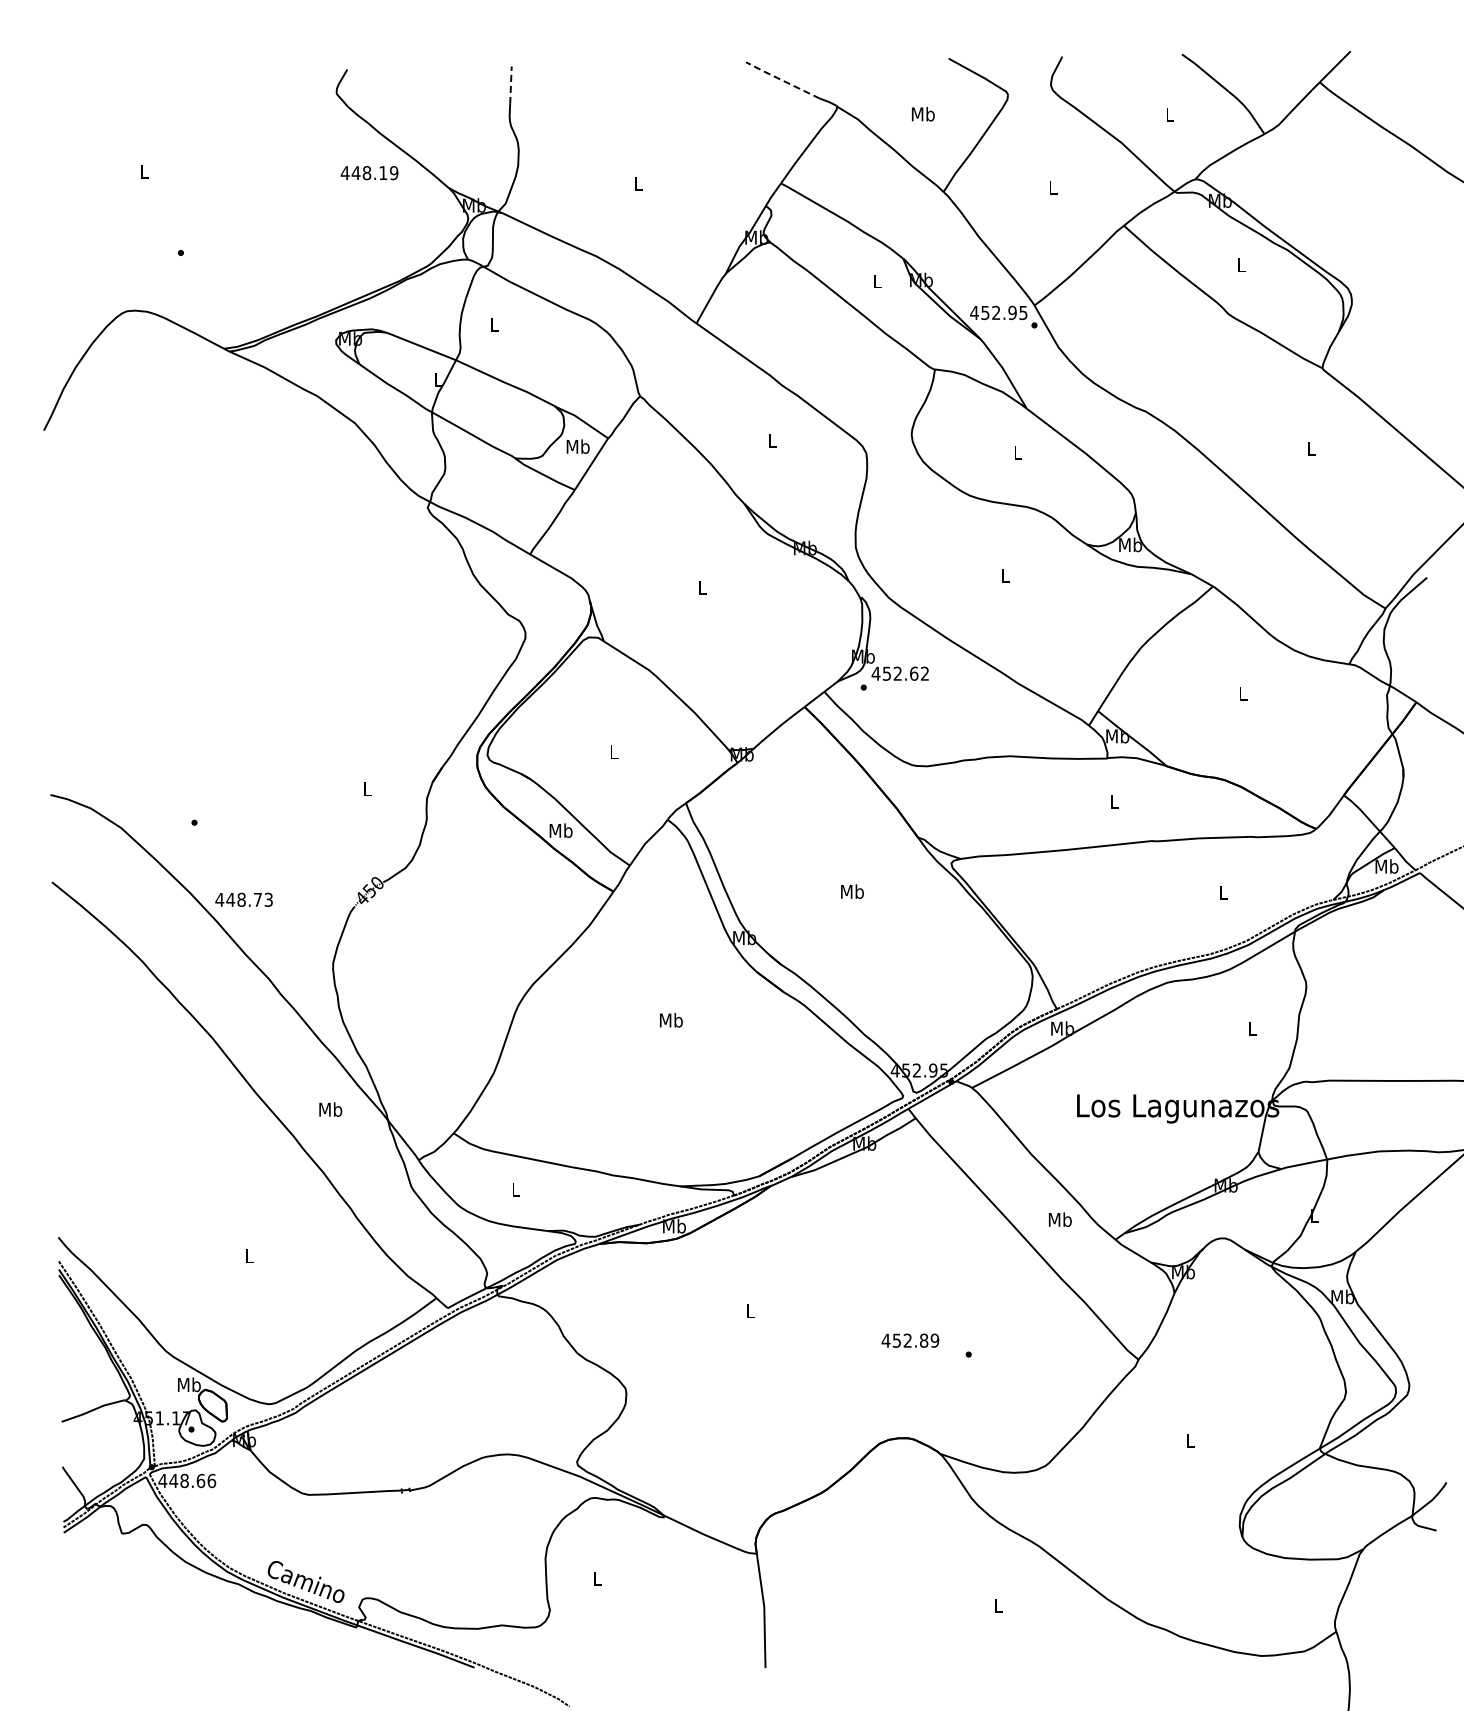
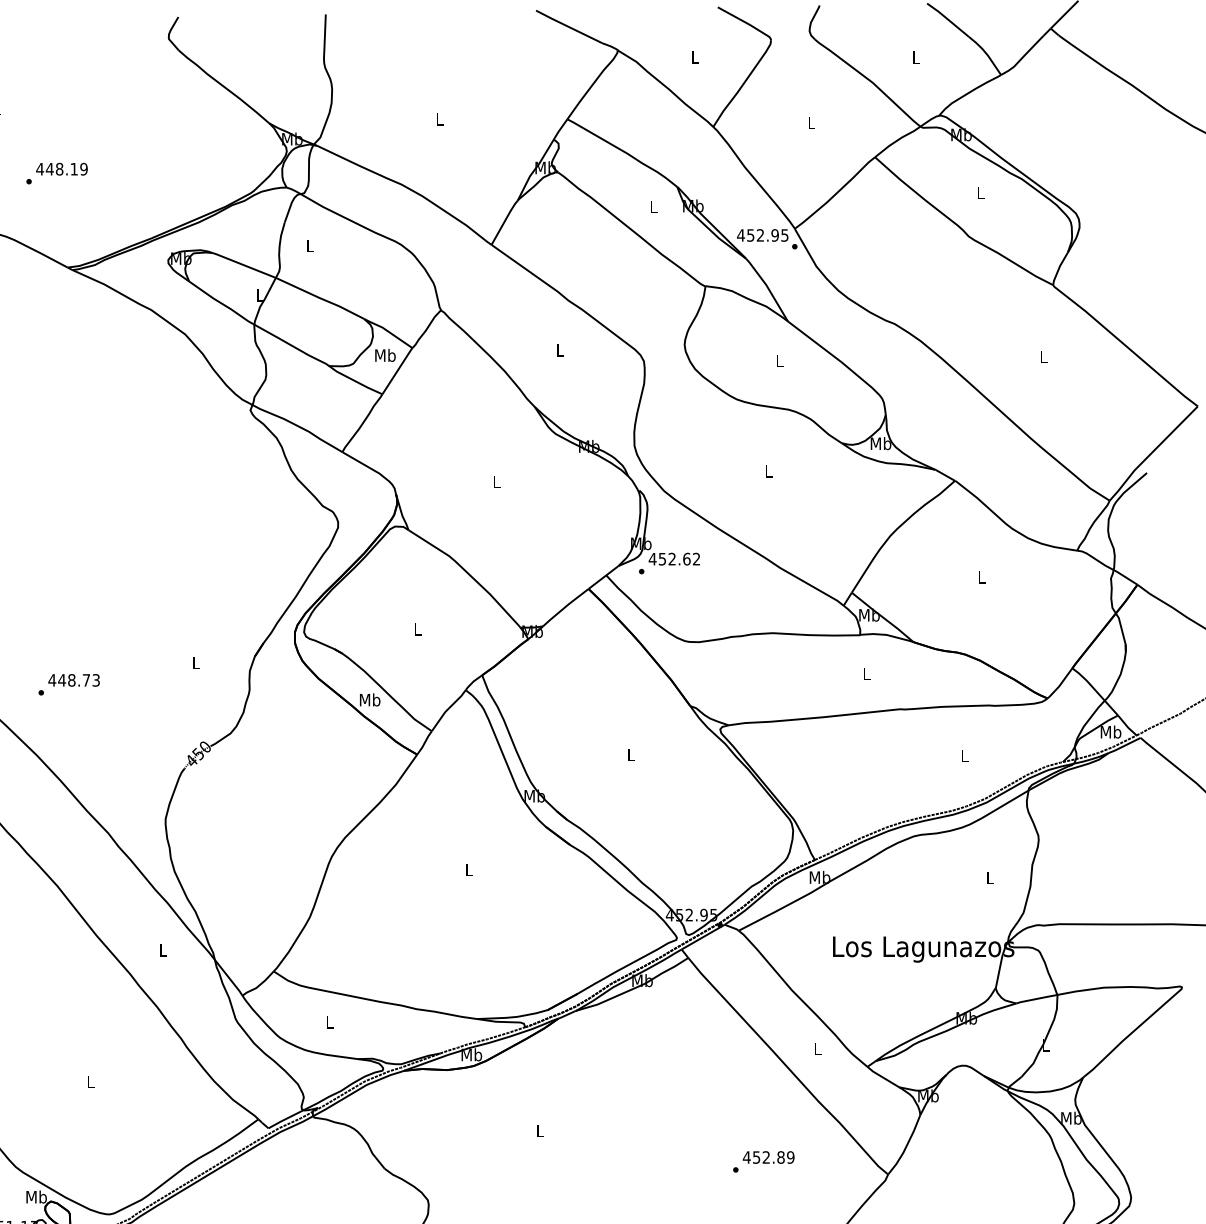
line: (782, 80) -> (568, 26), dashed -> solid
line: (510, 85) -> (324, 31), dashed -> solid
text: (922, 113) -> (694, 56), Mb -> L
text: (369, 173) -> (61, 169), moved
text: (852, 891) -> (631, 754), Mb -> L
text: (243, 899) -> (73, 680), moved
text: (671, 1020) -> (469, 870), Mb -> L
text: (330, 1109) -> (163, 950), Mb -> L
text: (1059, 1219) -> (817, 1048), Mb -> L
text: (910, 1340) -> (768, 1157), moved

